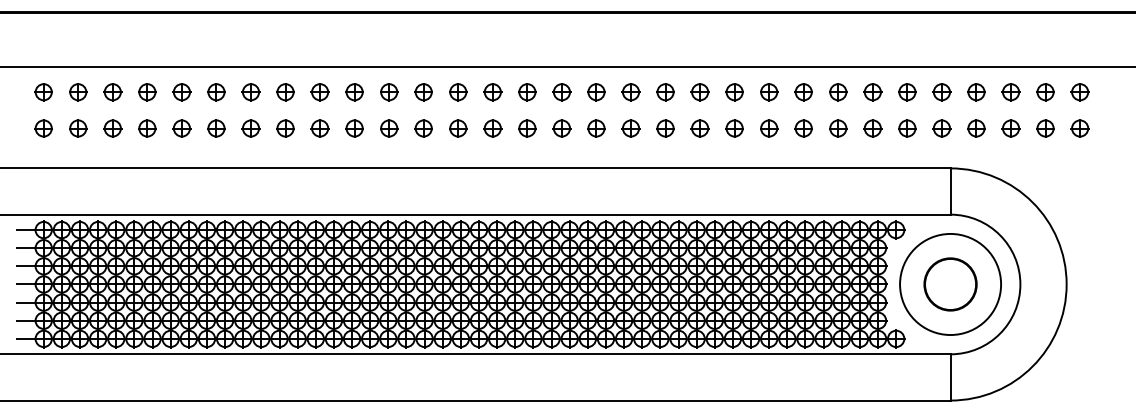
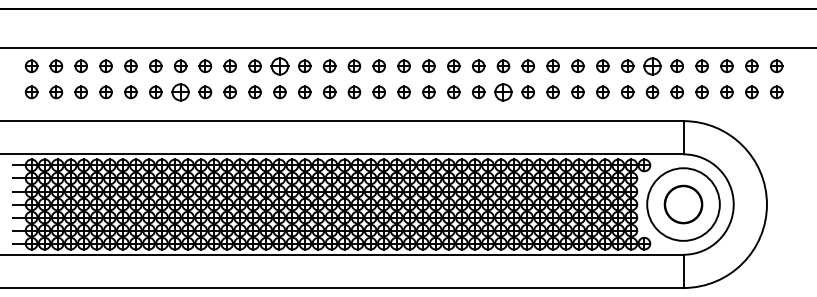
part: (388, 91) -> (279, 65), size x1.4
part: (907, 91) -> (652, 65), size x1.4
part: (250, 128) -> (180, 92), size x1.4
part: (700, 128) -> (503, 92), size x1.4

